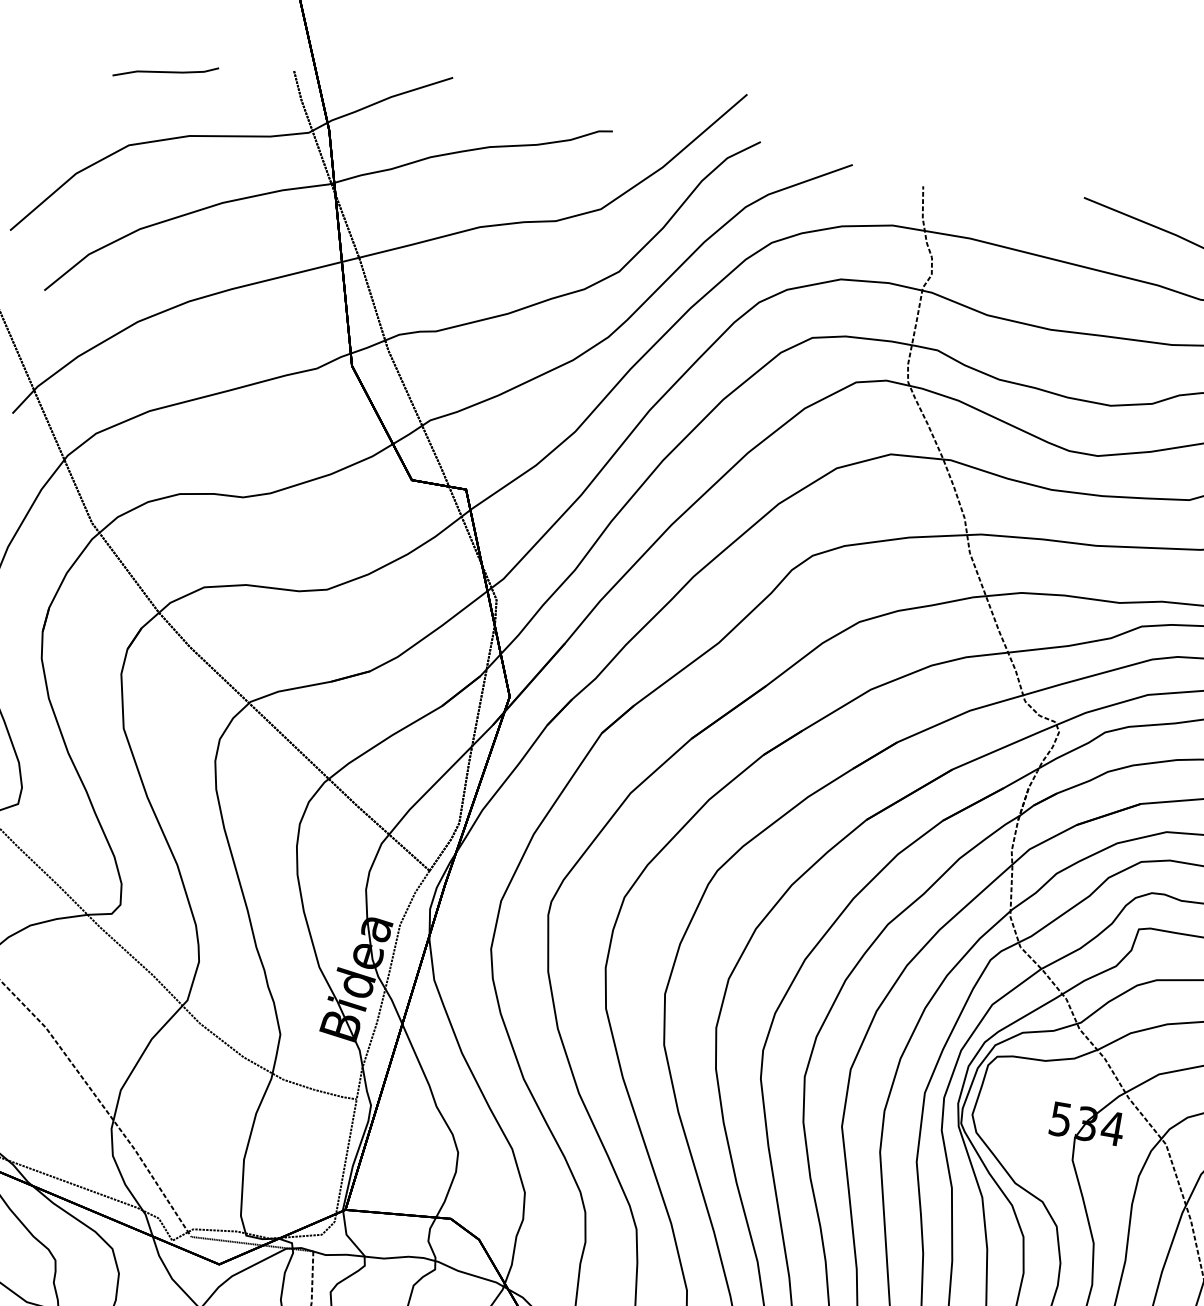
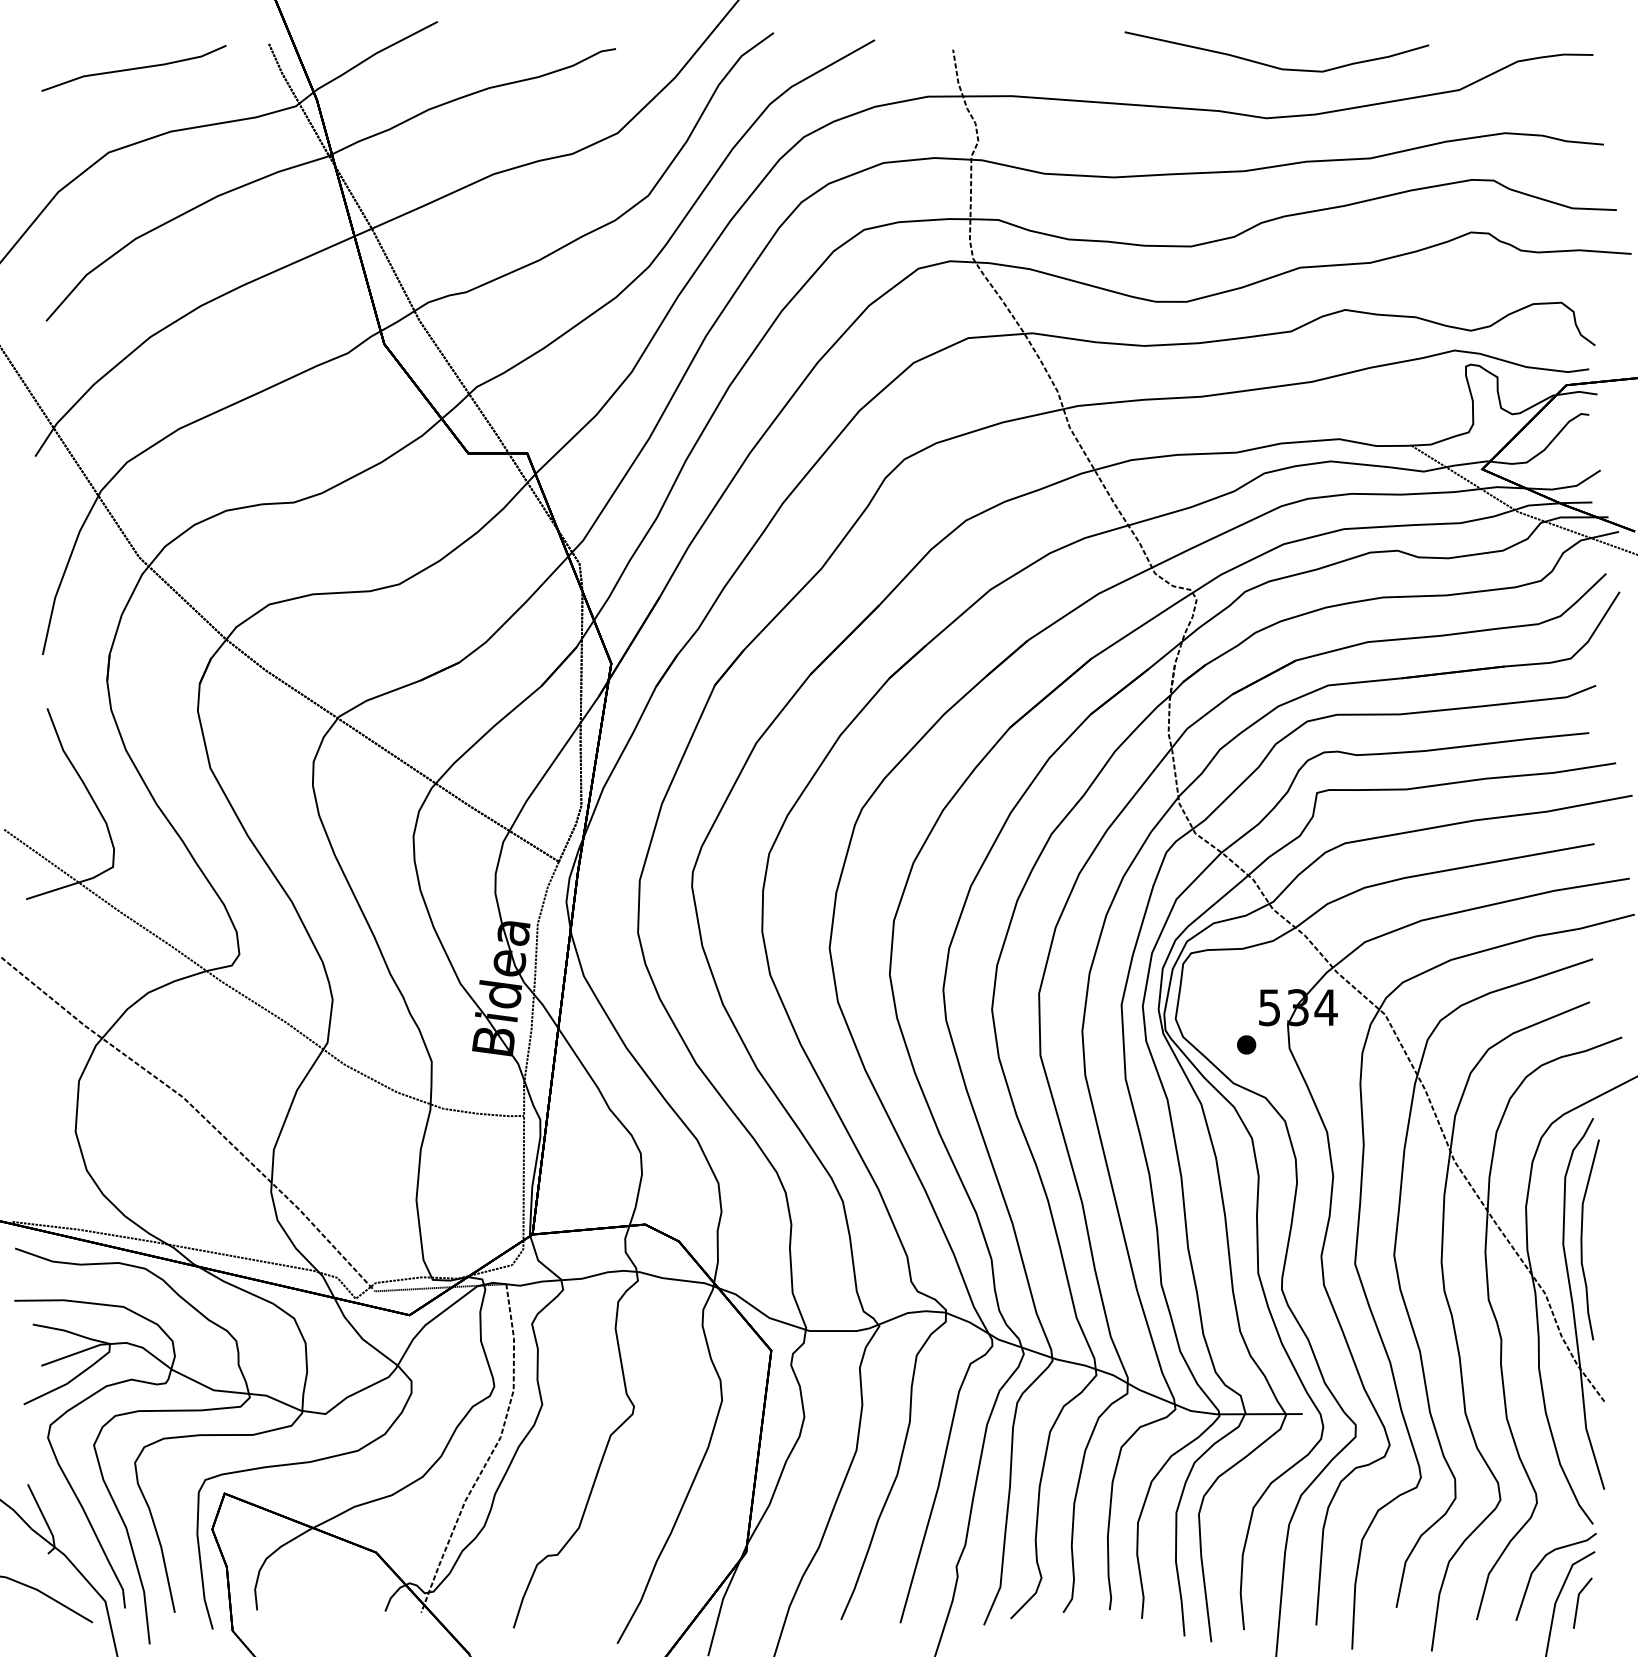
part: (165, 71) -> (133, 68), size x1.67
part: (1033, 1149) -> (1246, 1044), added

